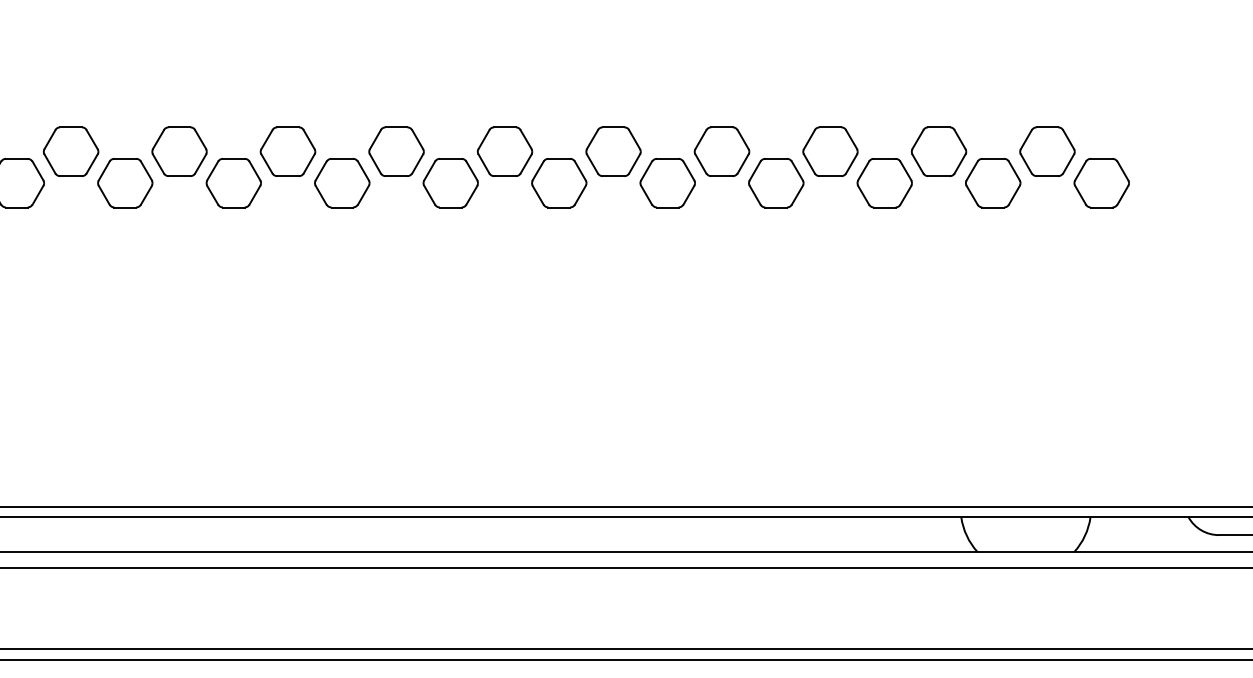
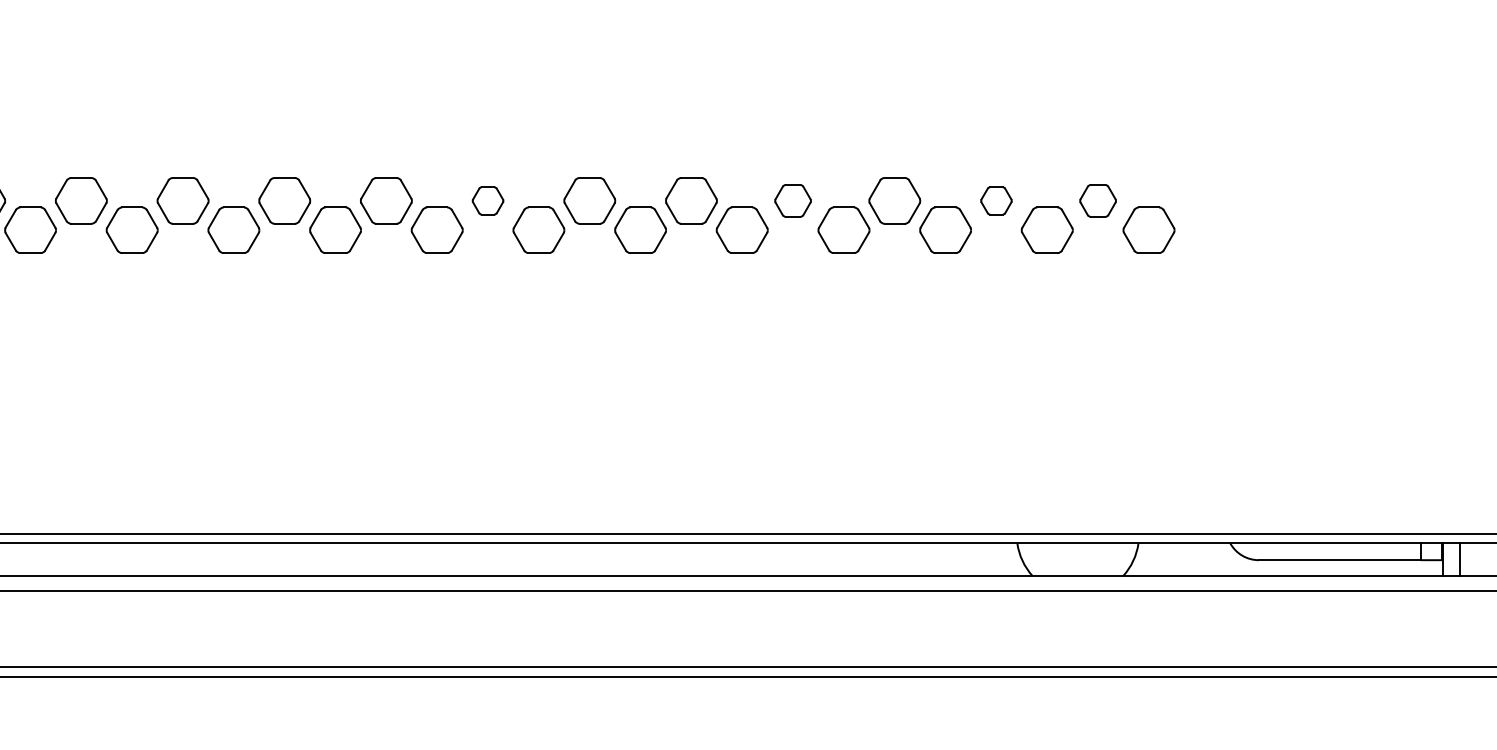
part: (395, 151) -> (487, 200), size x0.6
part: (721, 151) -> (792, 200), size x0.7
part: (939, 151) -> (996, 200), size x0.6
part: (1046, 151) -> (1097, 200), size x0.7

